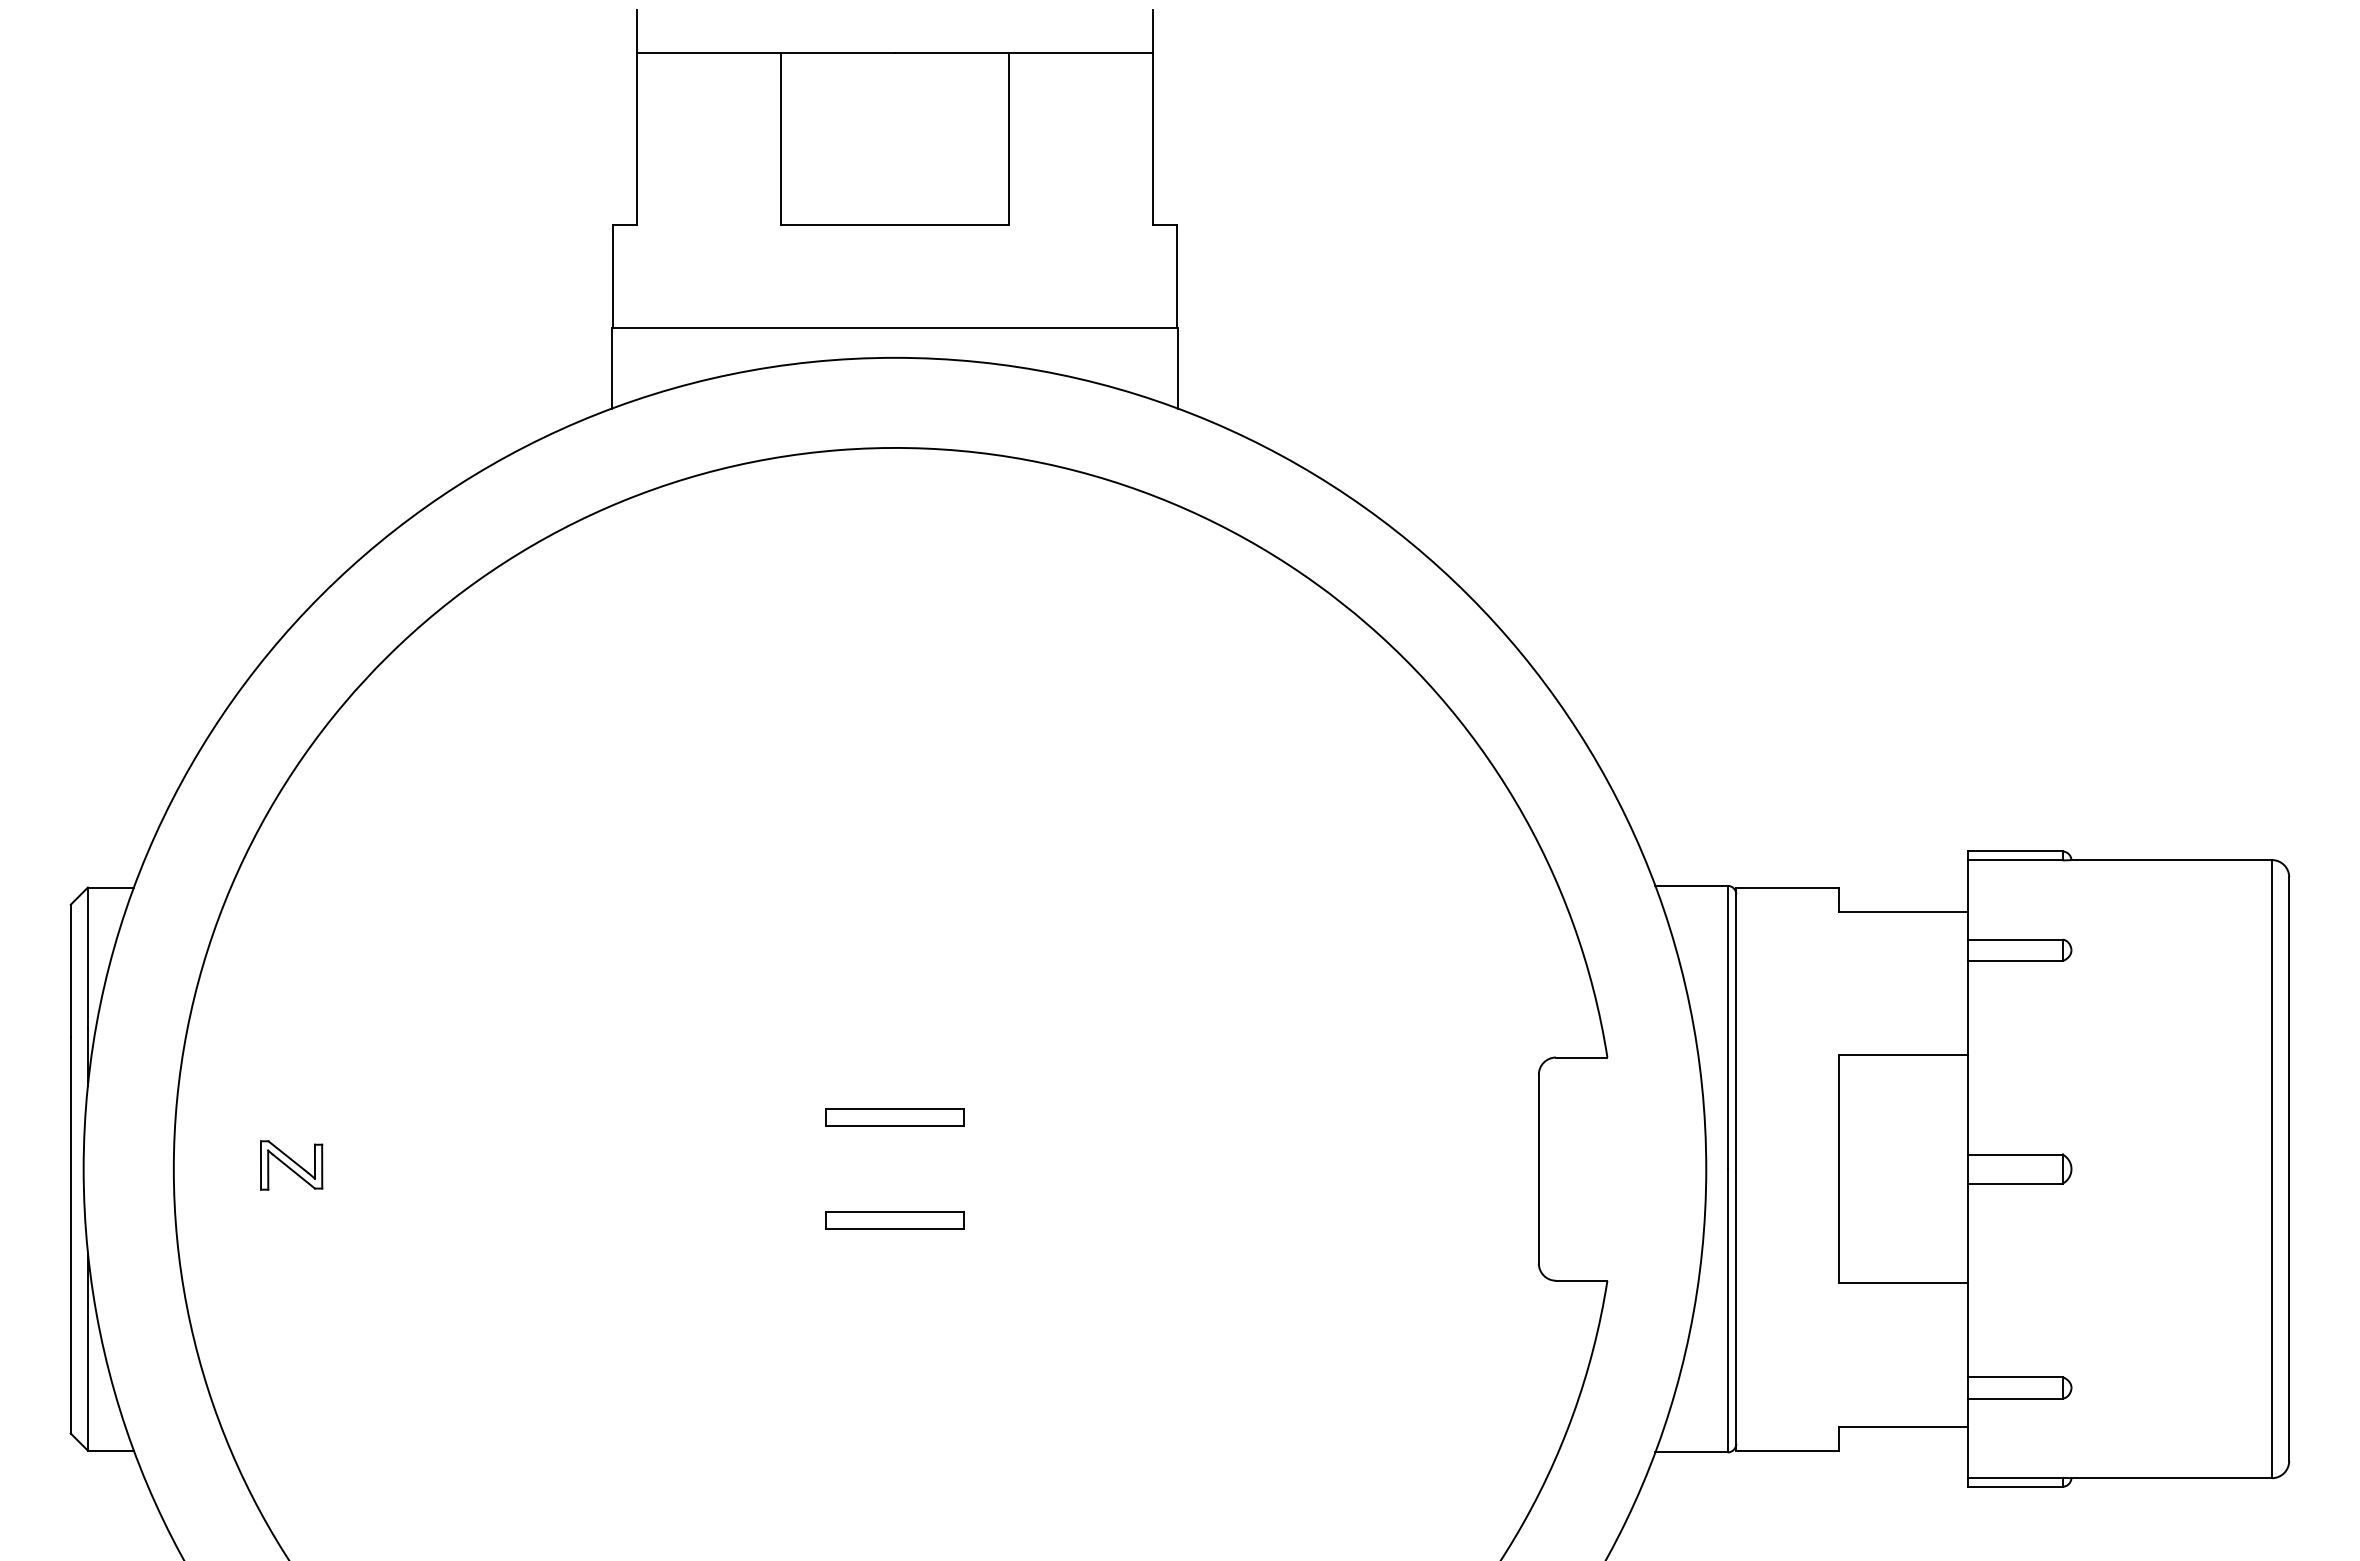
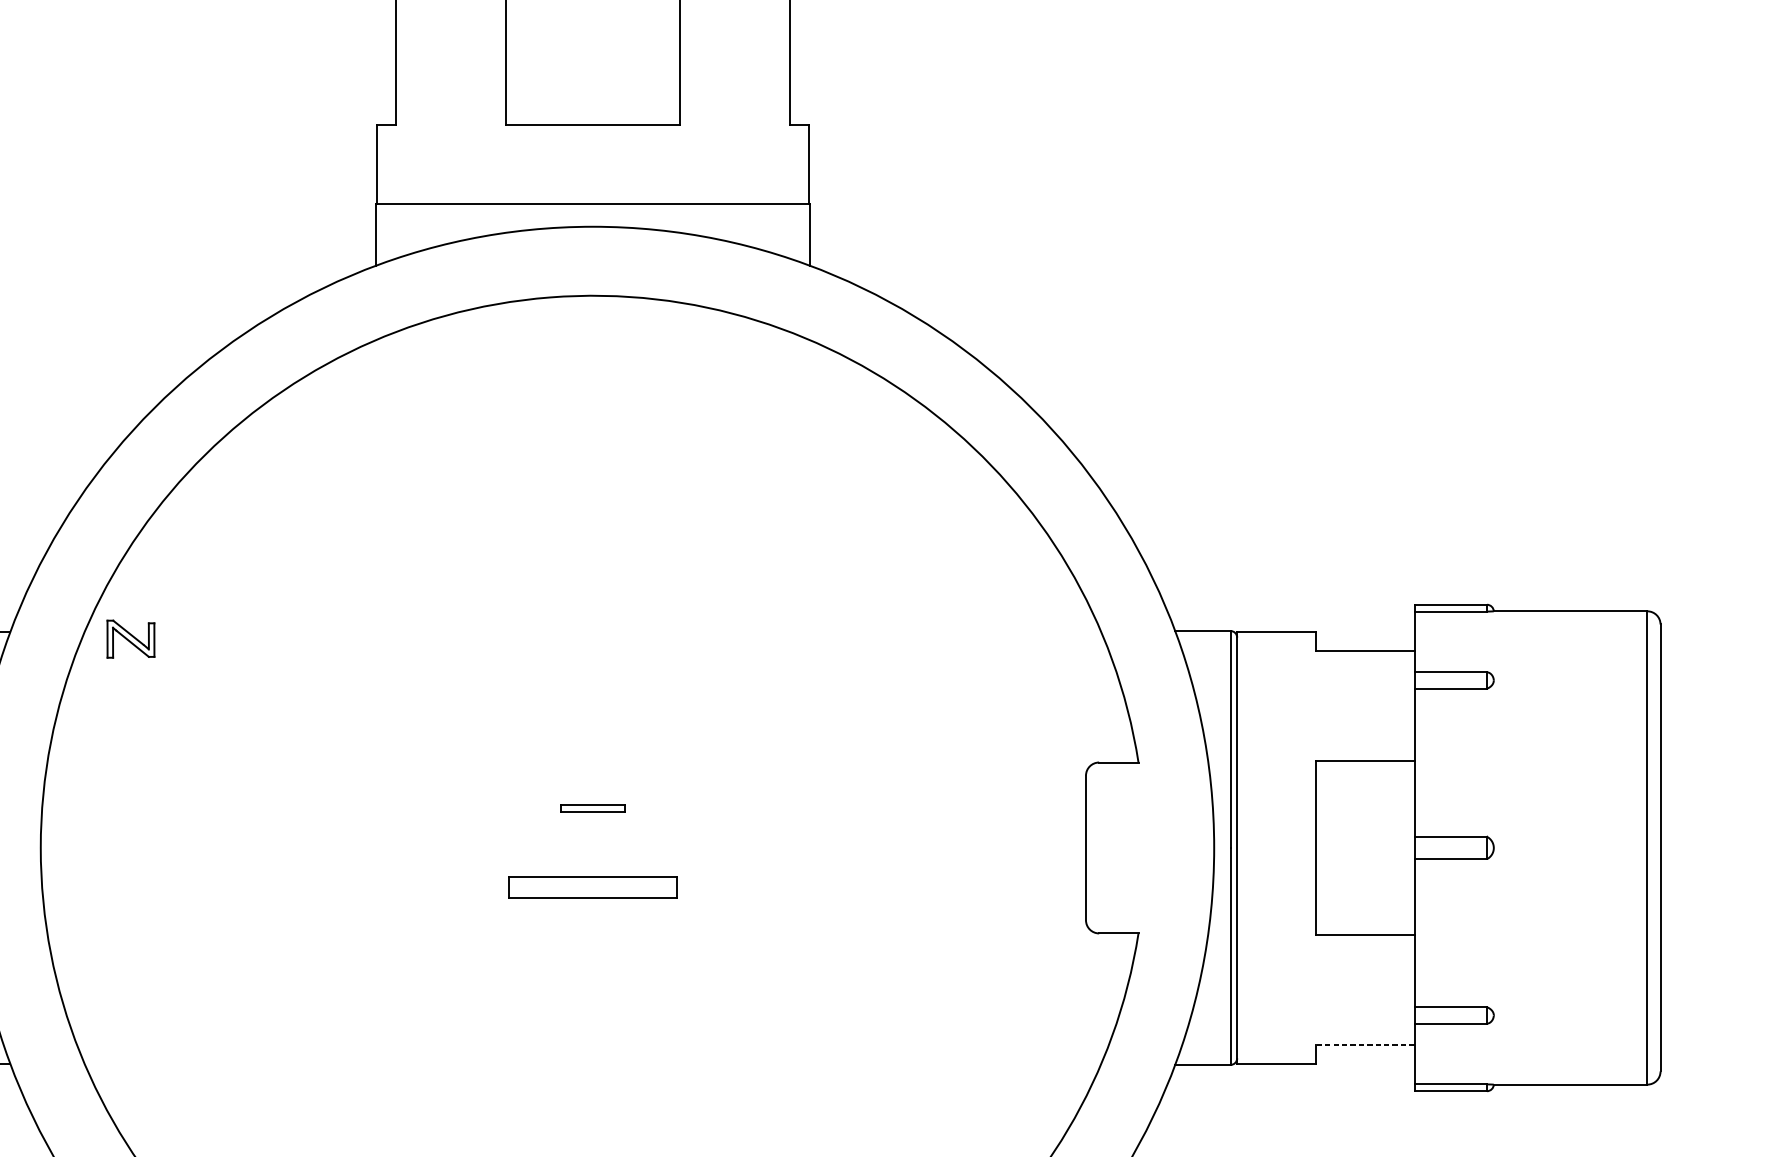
part: (894, 1117) -> (592, 808), size x0.6
part: (291, 1165) -> (130, 639), moved
part: (894, 1220) -> (592, 887), size x1.6
line: (1903, 1426) -> (1365, 1045), solid -> dashed

